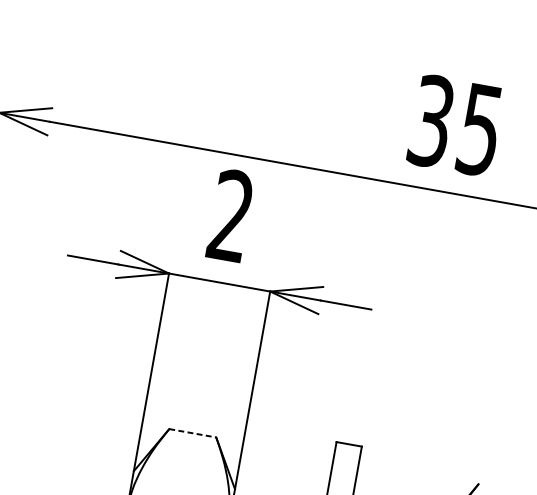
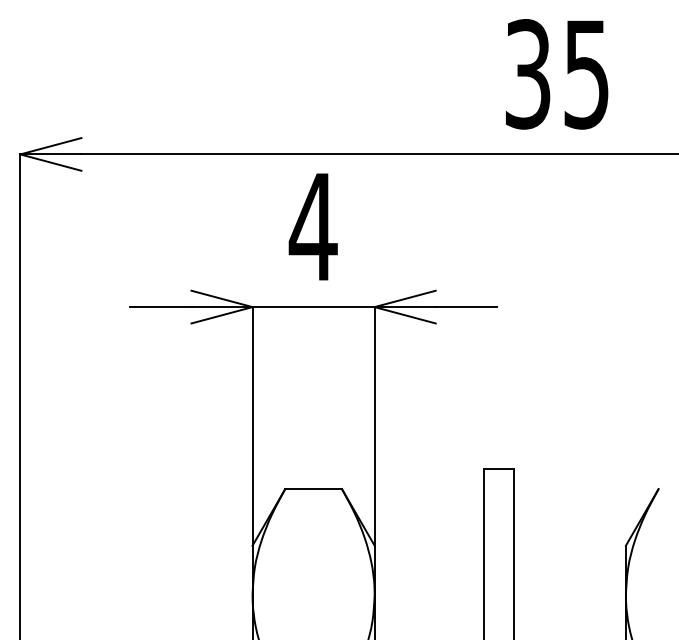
text: (230, 214) -> (312, 225), 2 -> 4
line: (193, 433) -> (314, 489), dashed -> solid

